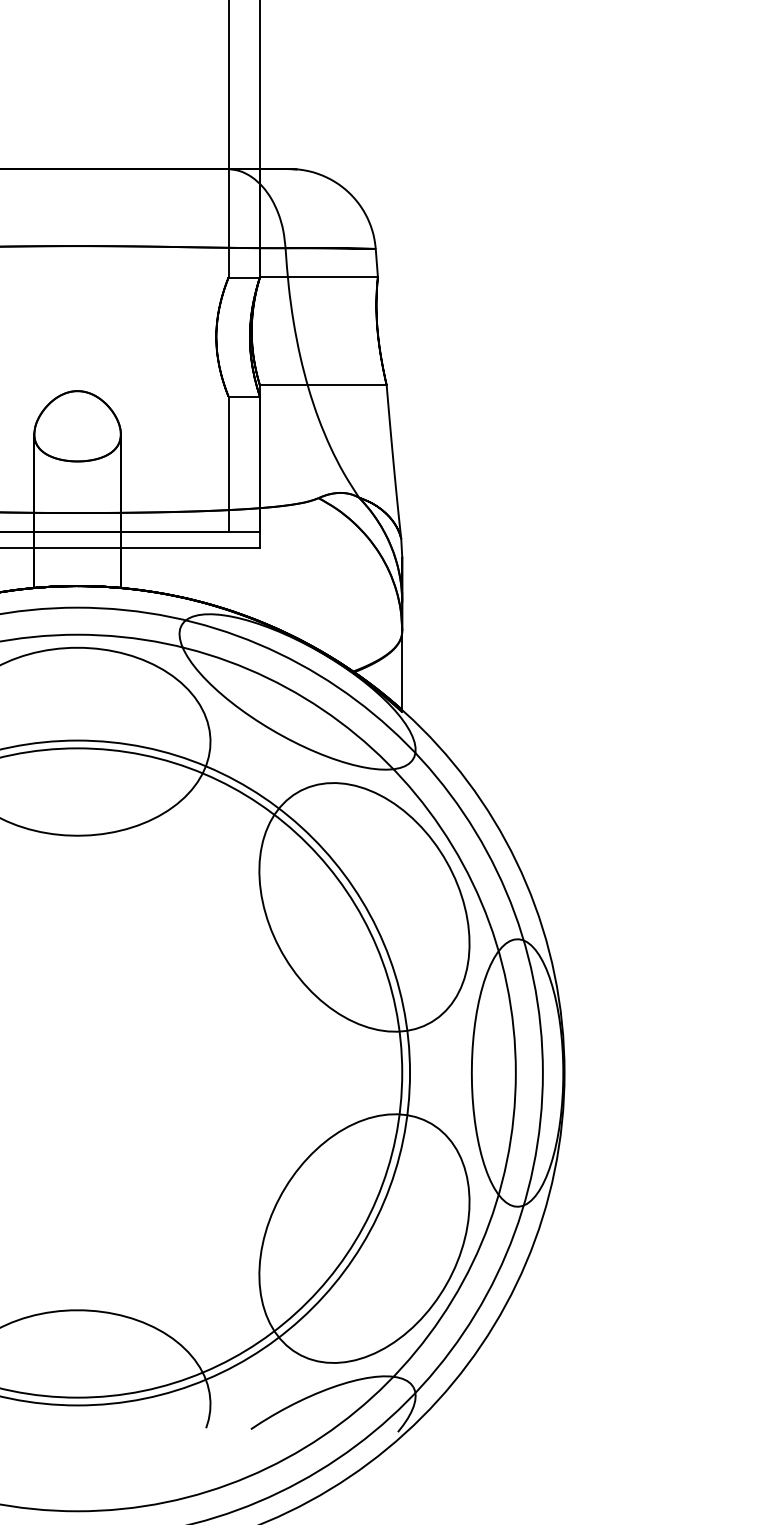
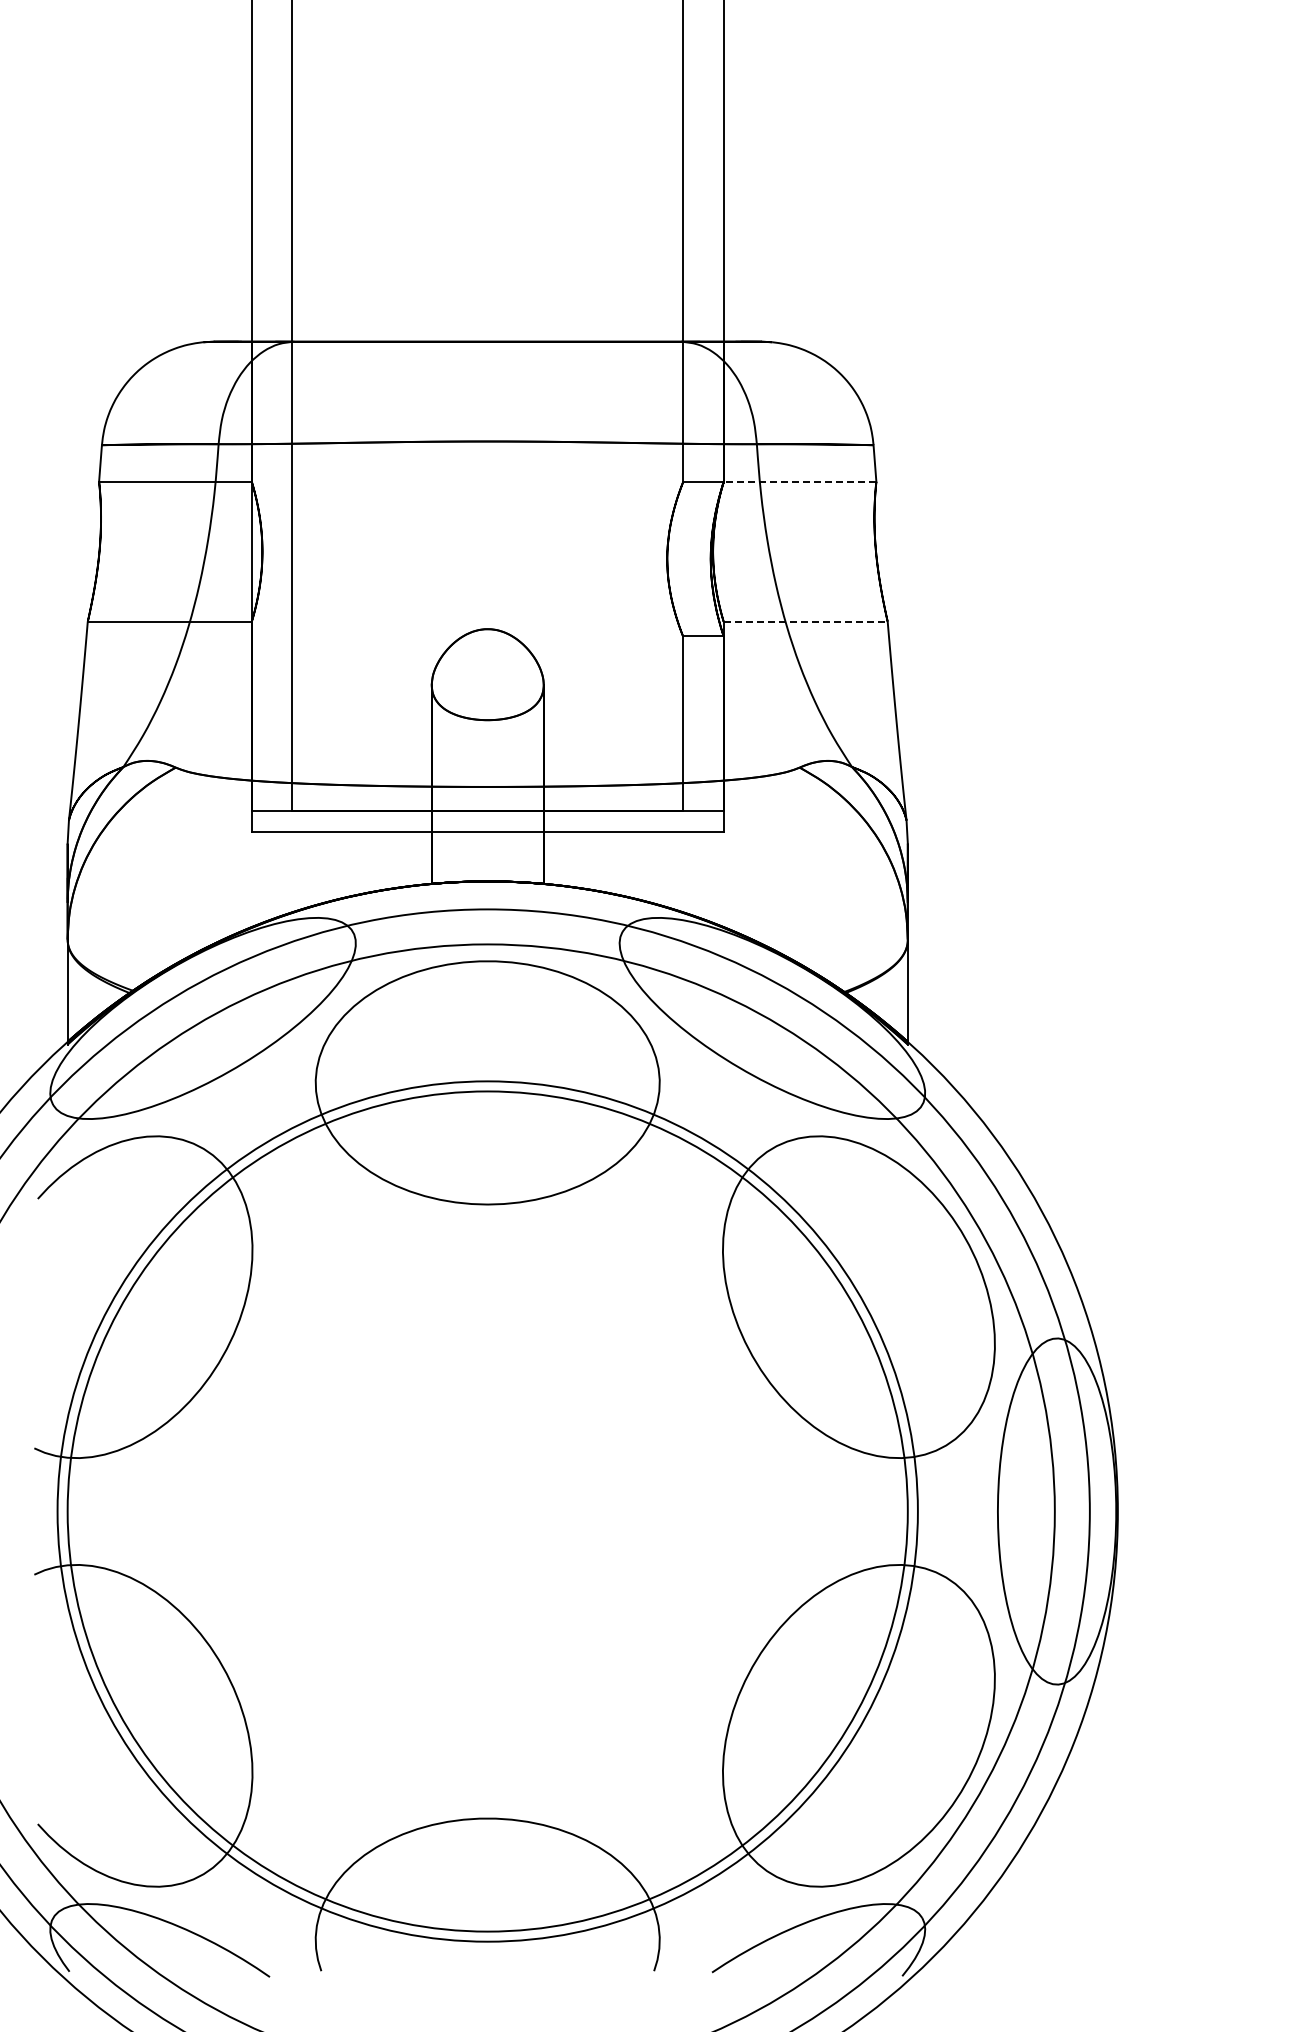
line: (318, 277) -> (799, 481), solid -> dashed
line: (323, 385) -> (806, 621), solid -> dashed

